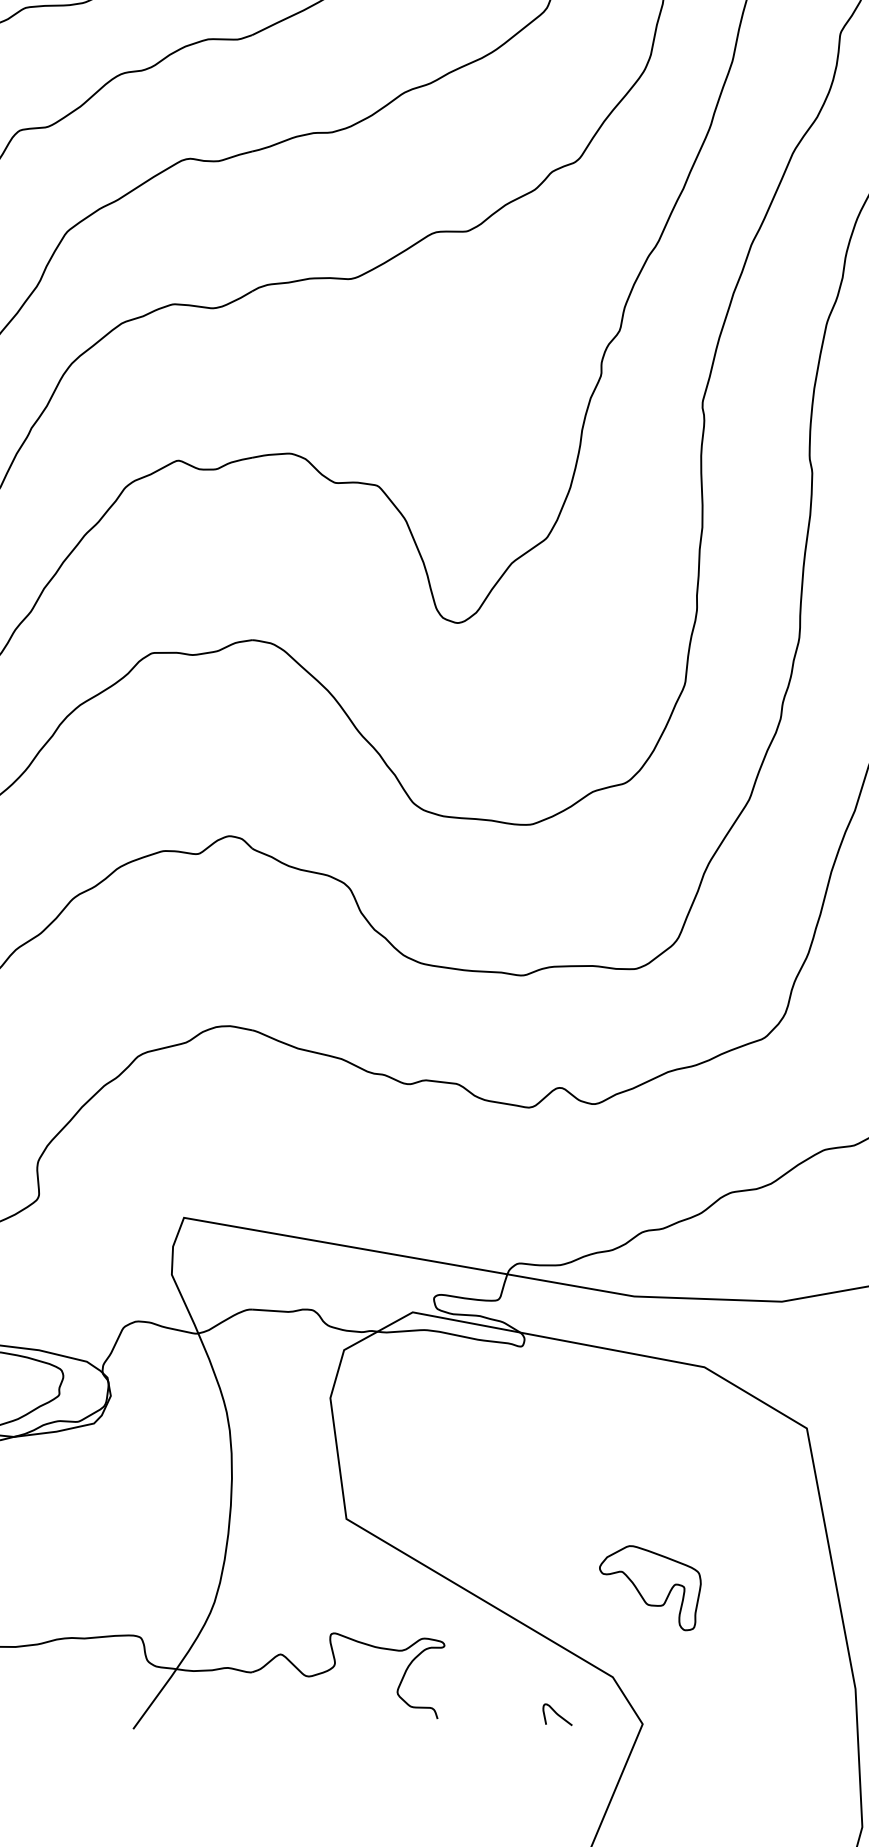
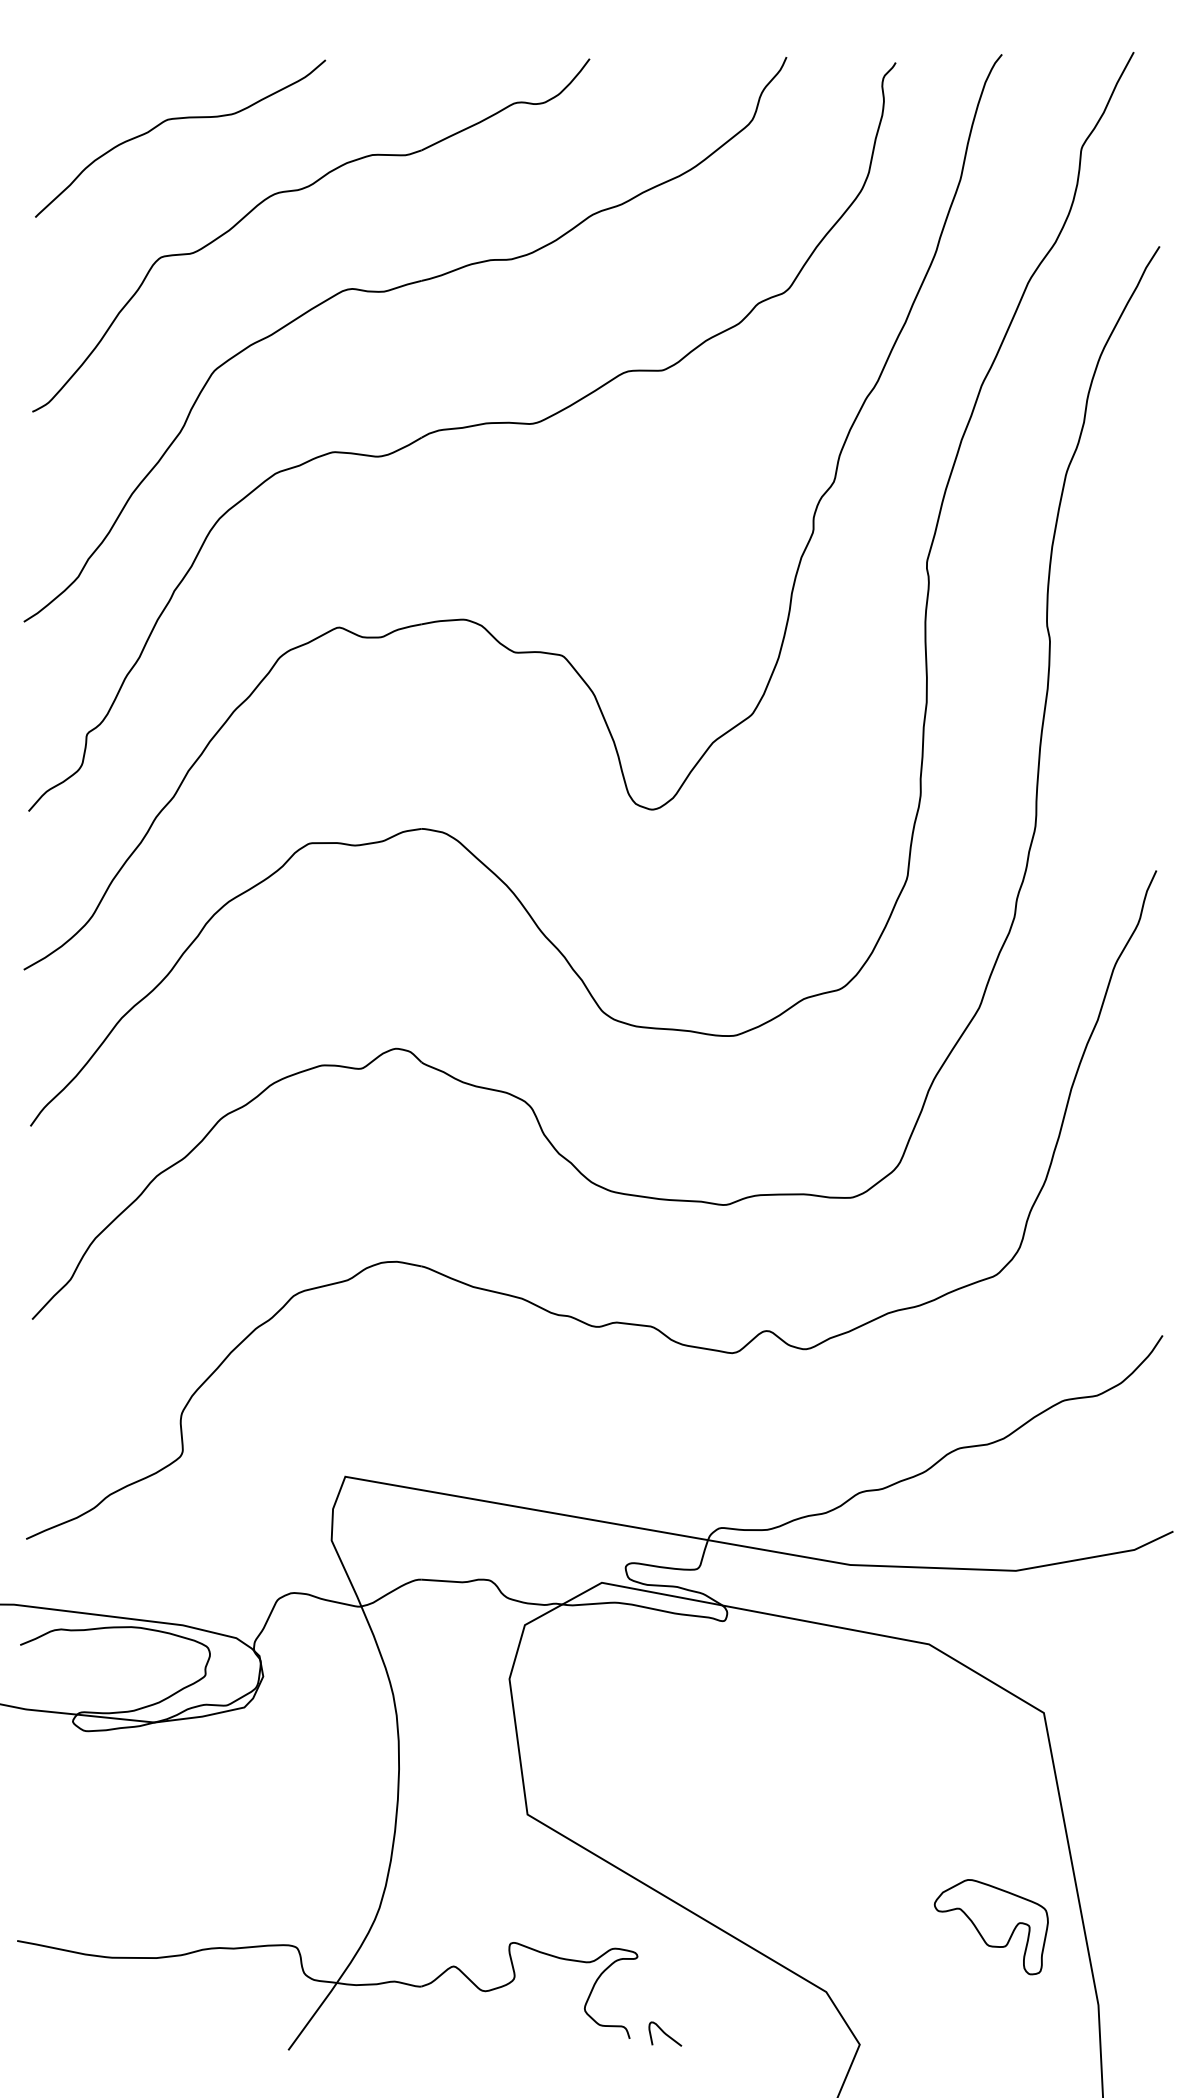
part: (649, 1588) -> (990, 1927), moved
curve: (557, 1714) -> (665, 2033), moved

